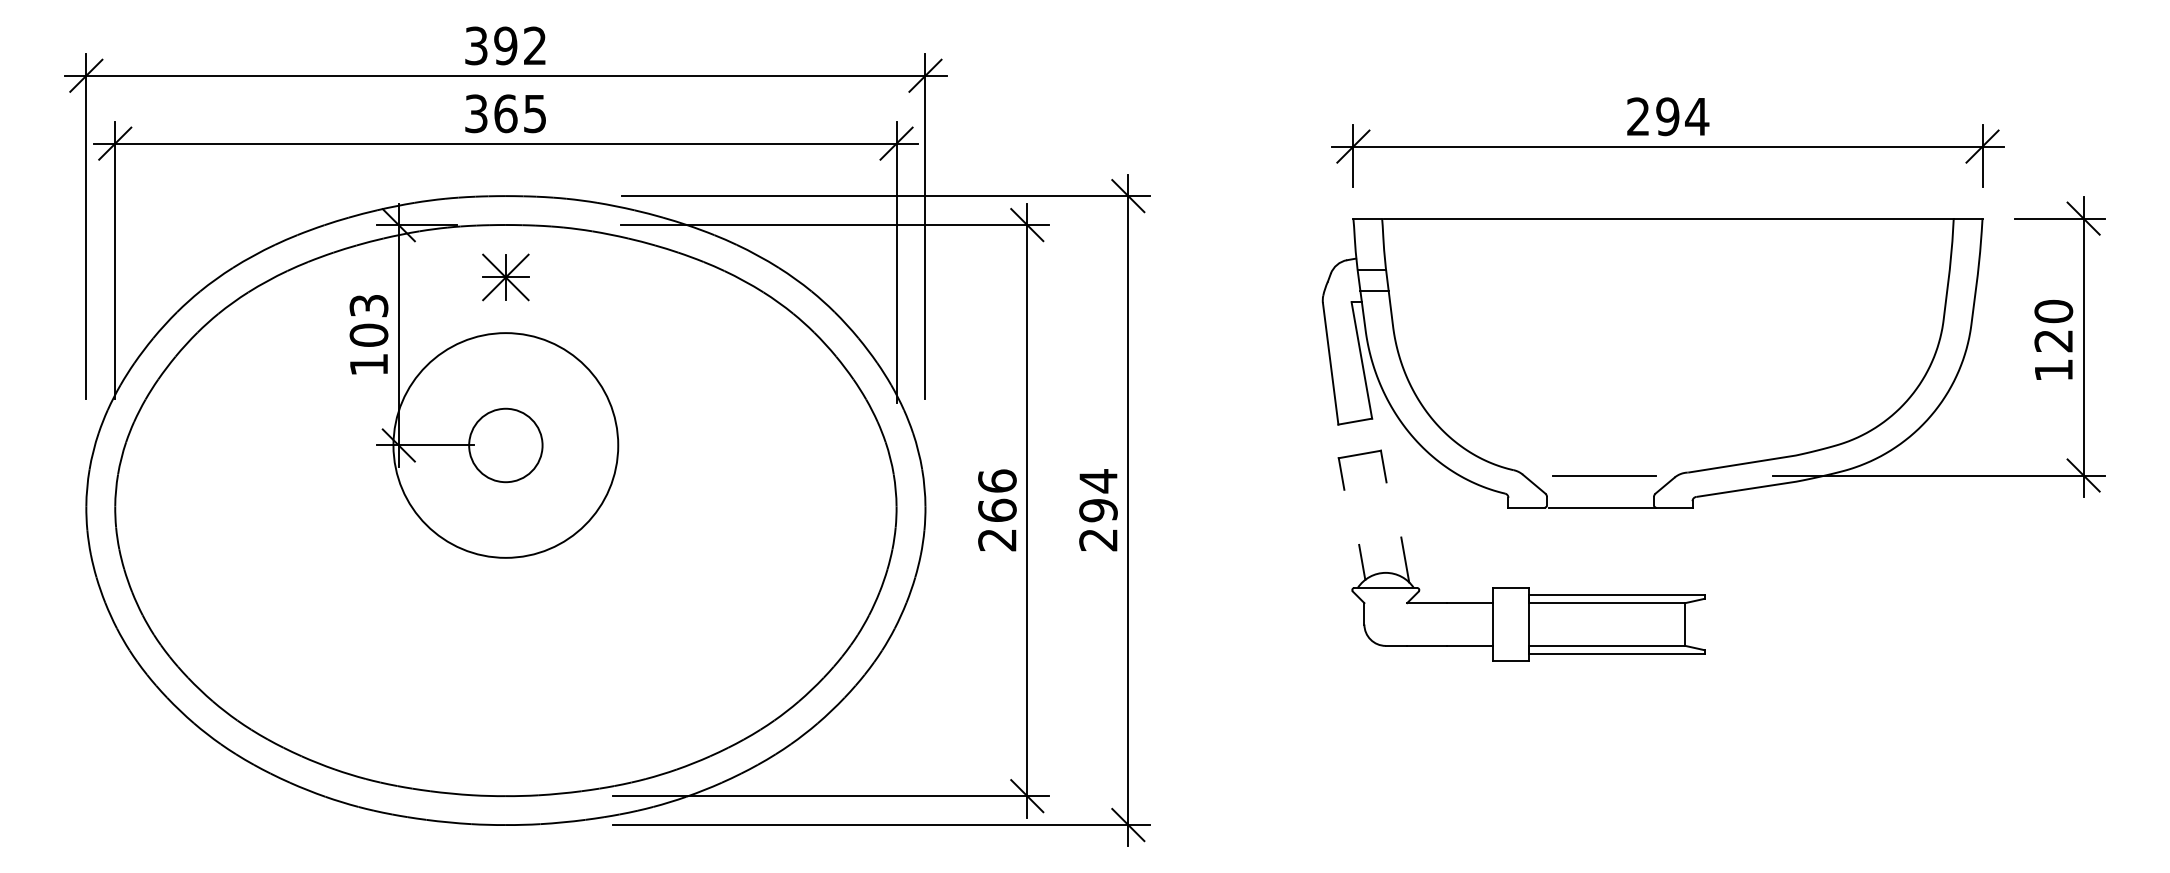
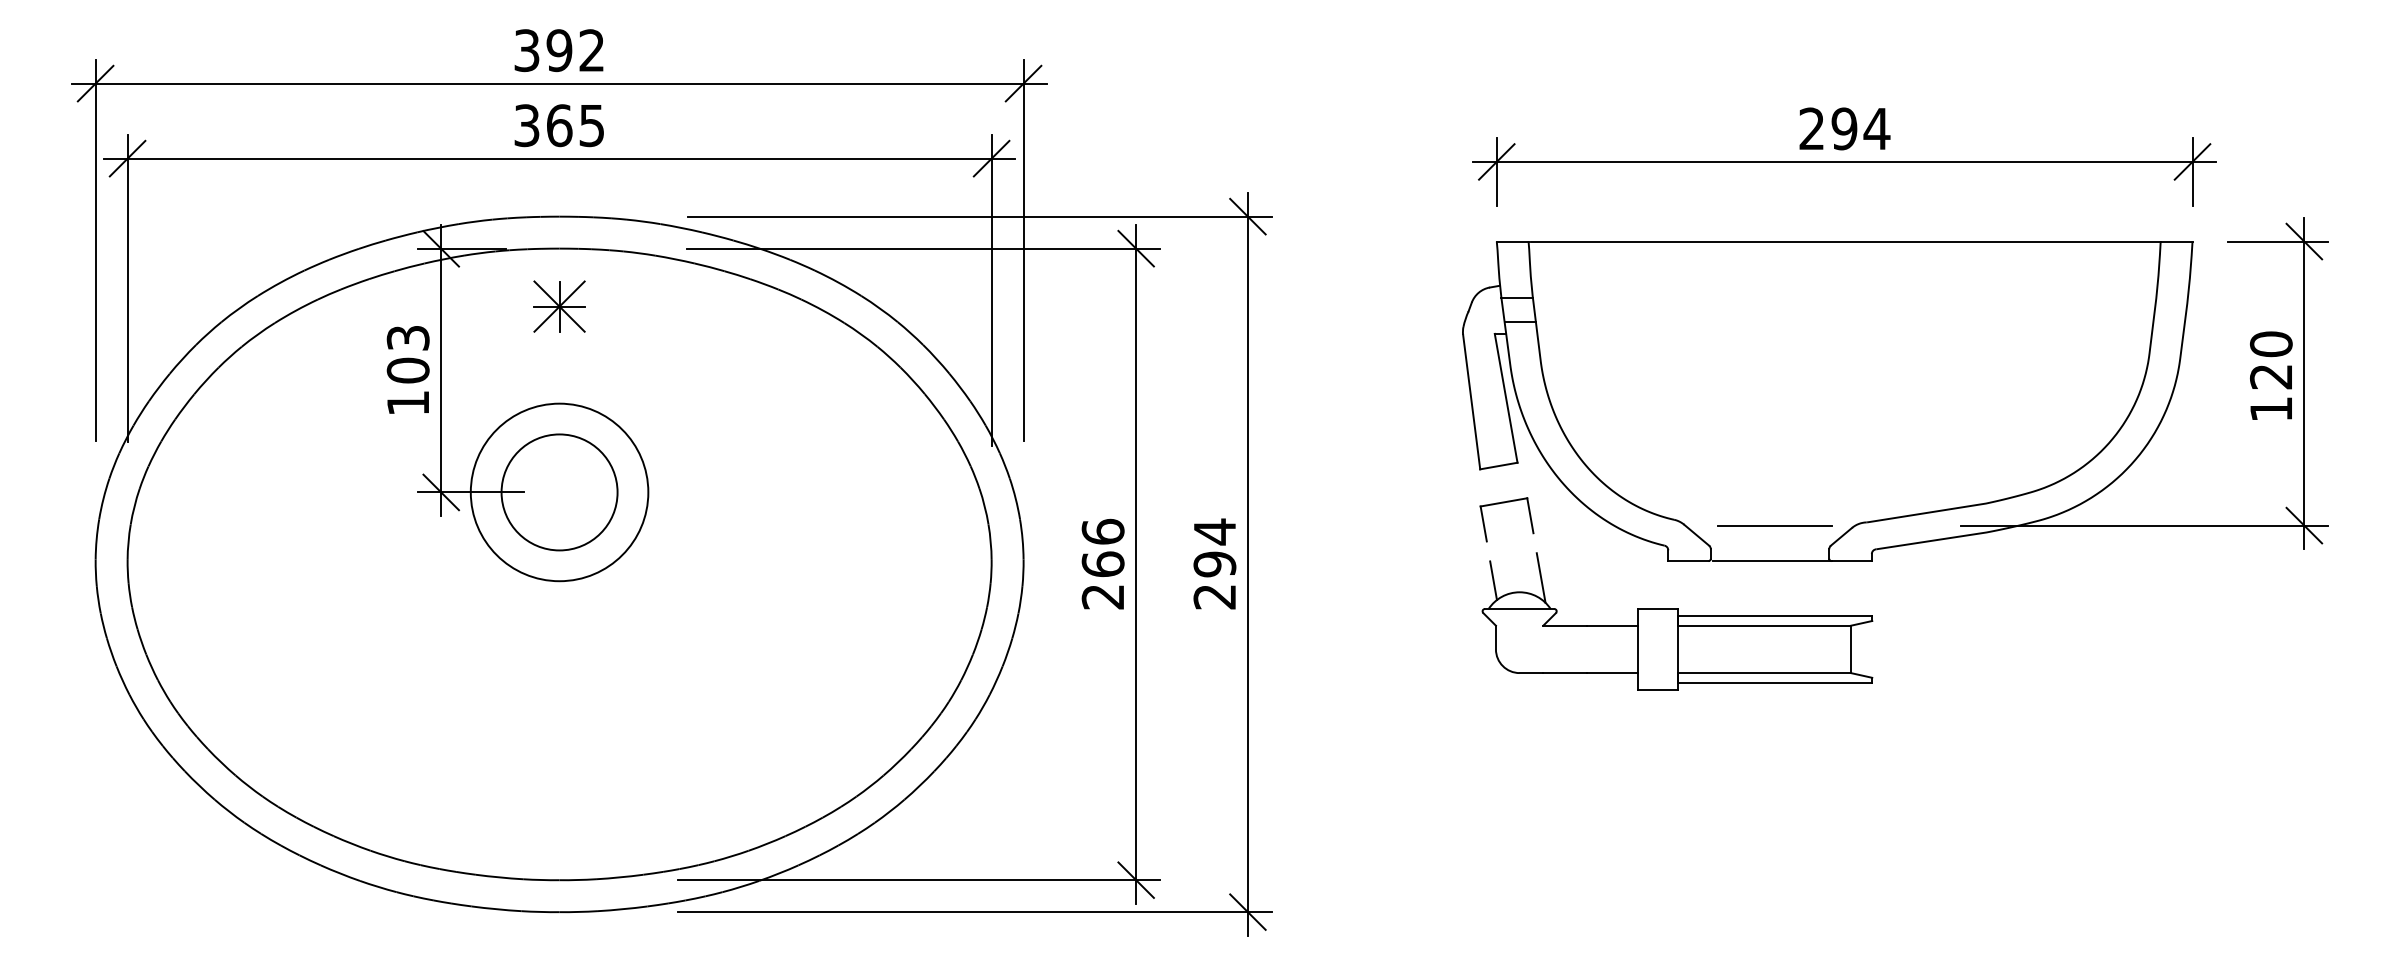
circle: (505, 445) -> (559, 492), size x0.71
circle: (505, 445) -> (559, 492), size x1.43
part: (1528, 599) -> (1677, 621), moved

